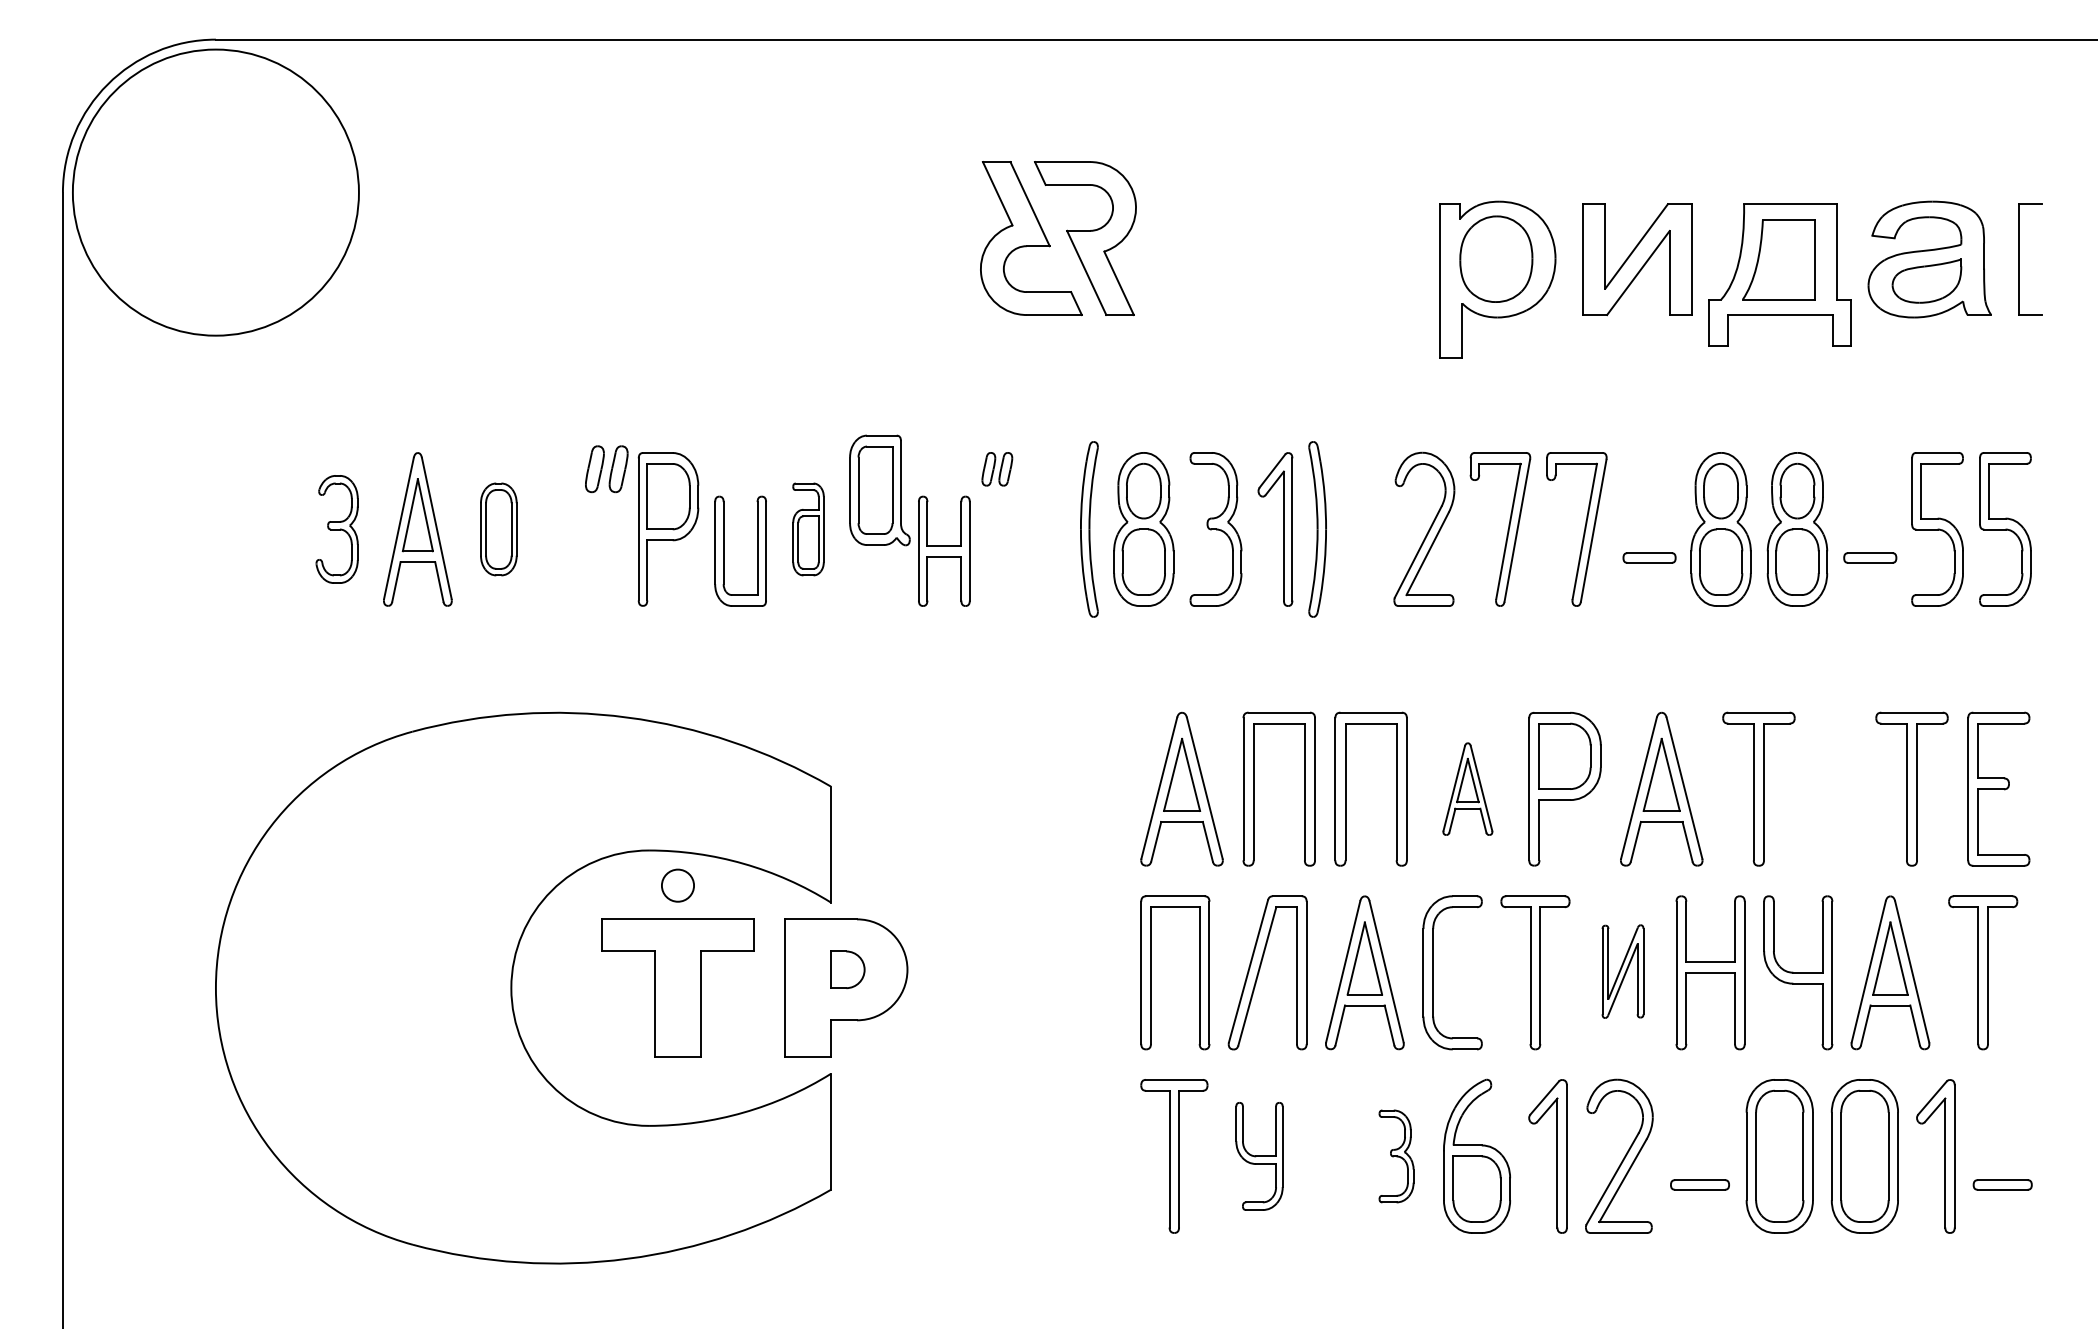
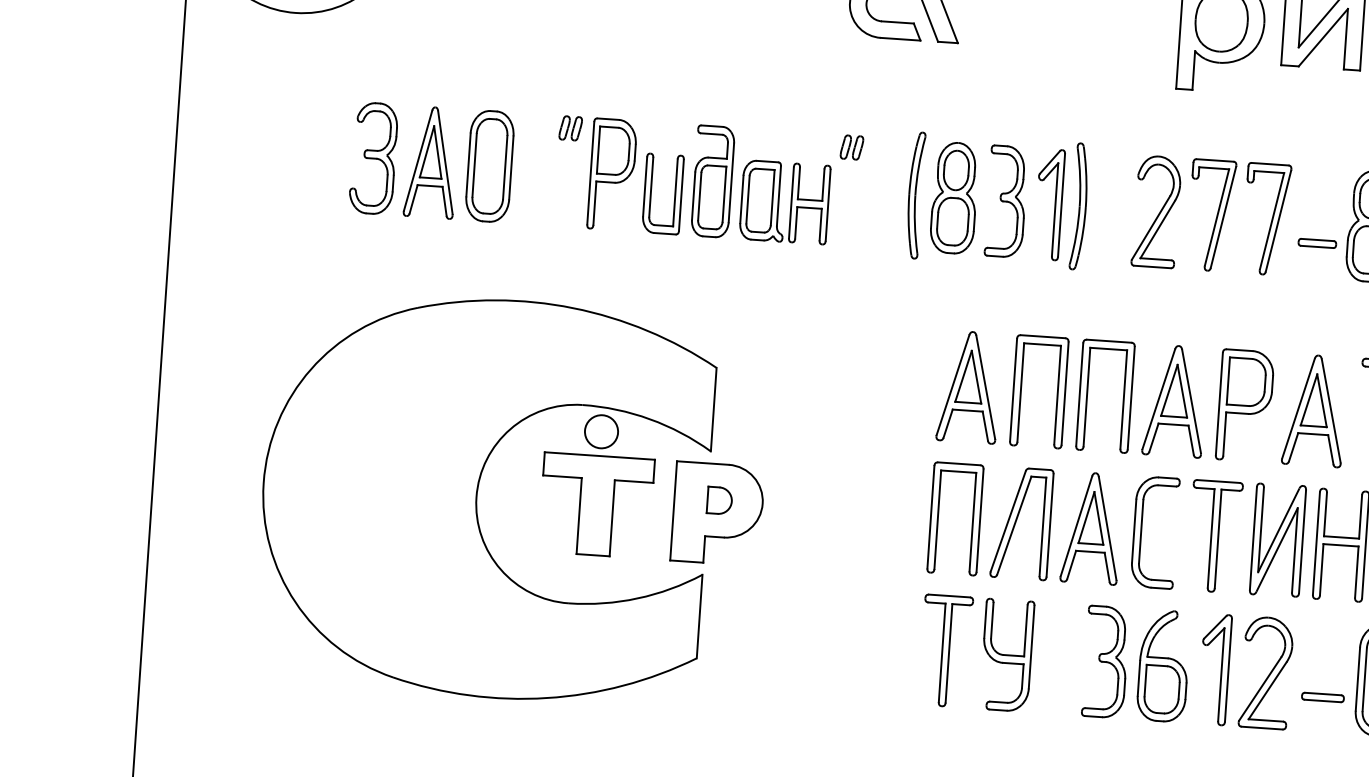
part: (606, 469) -> (570, 128), size x0.71
part: (879, 490) -> (763, 200), moved
part: (336, 529) -> (373, 158), size x1.43
part: (498, 529) -> (489, 166), size x1.67
part: (808, 529) -> (713, 181), size x1.67
part: (1467, 788) -> (1174, 400), size x1.67
circle: (677, 885) -> (601, 431), size x1.43
part: (1622, 971) -> (1277, 539), size x1.67
part: (1259, 1156) -> (1007, 655), size x1.43
part: (1396, 1156) -> (1105, 662), size x1.67

